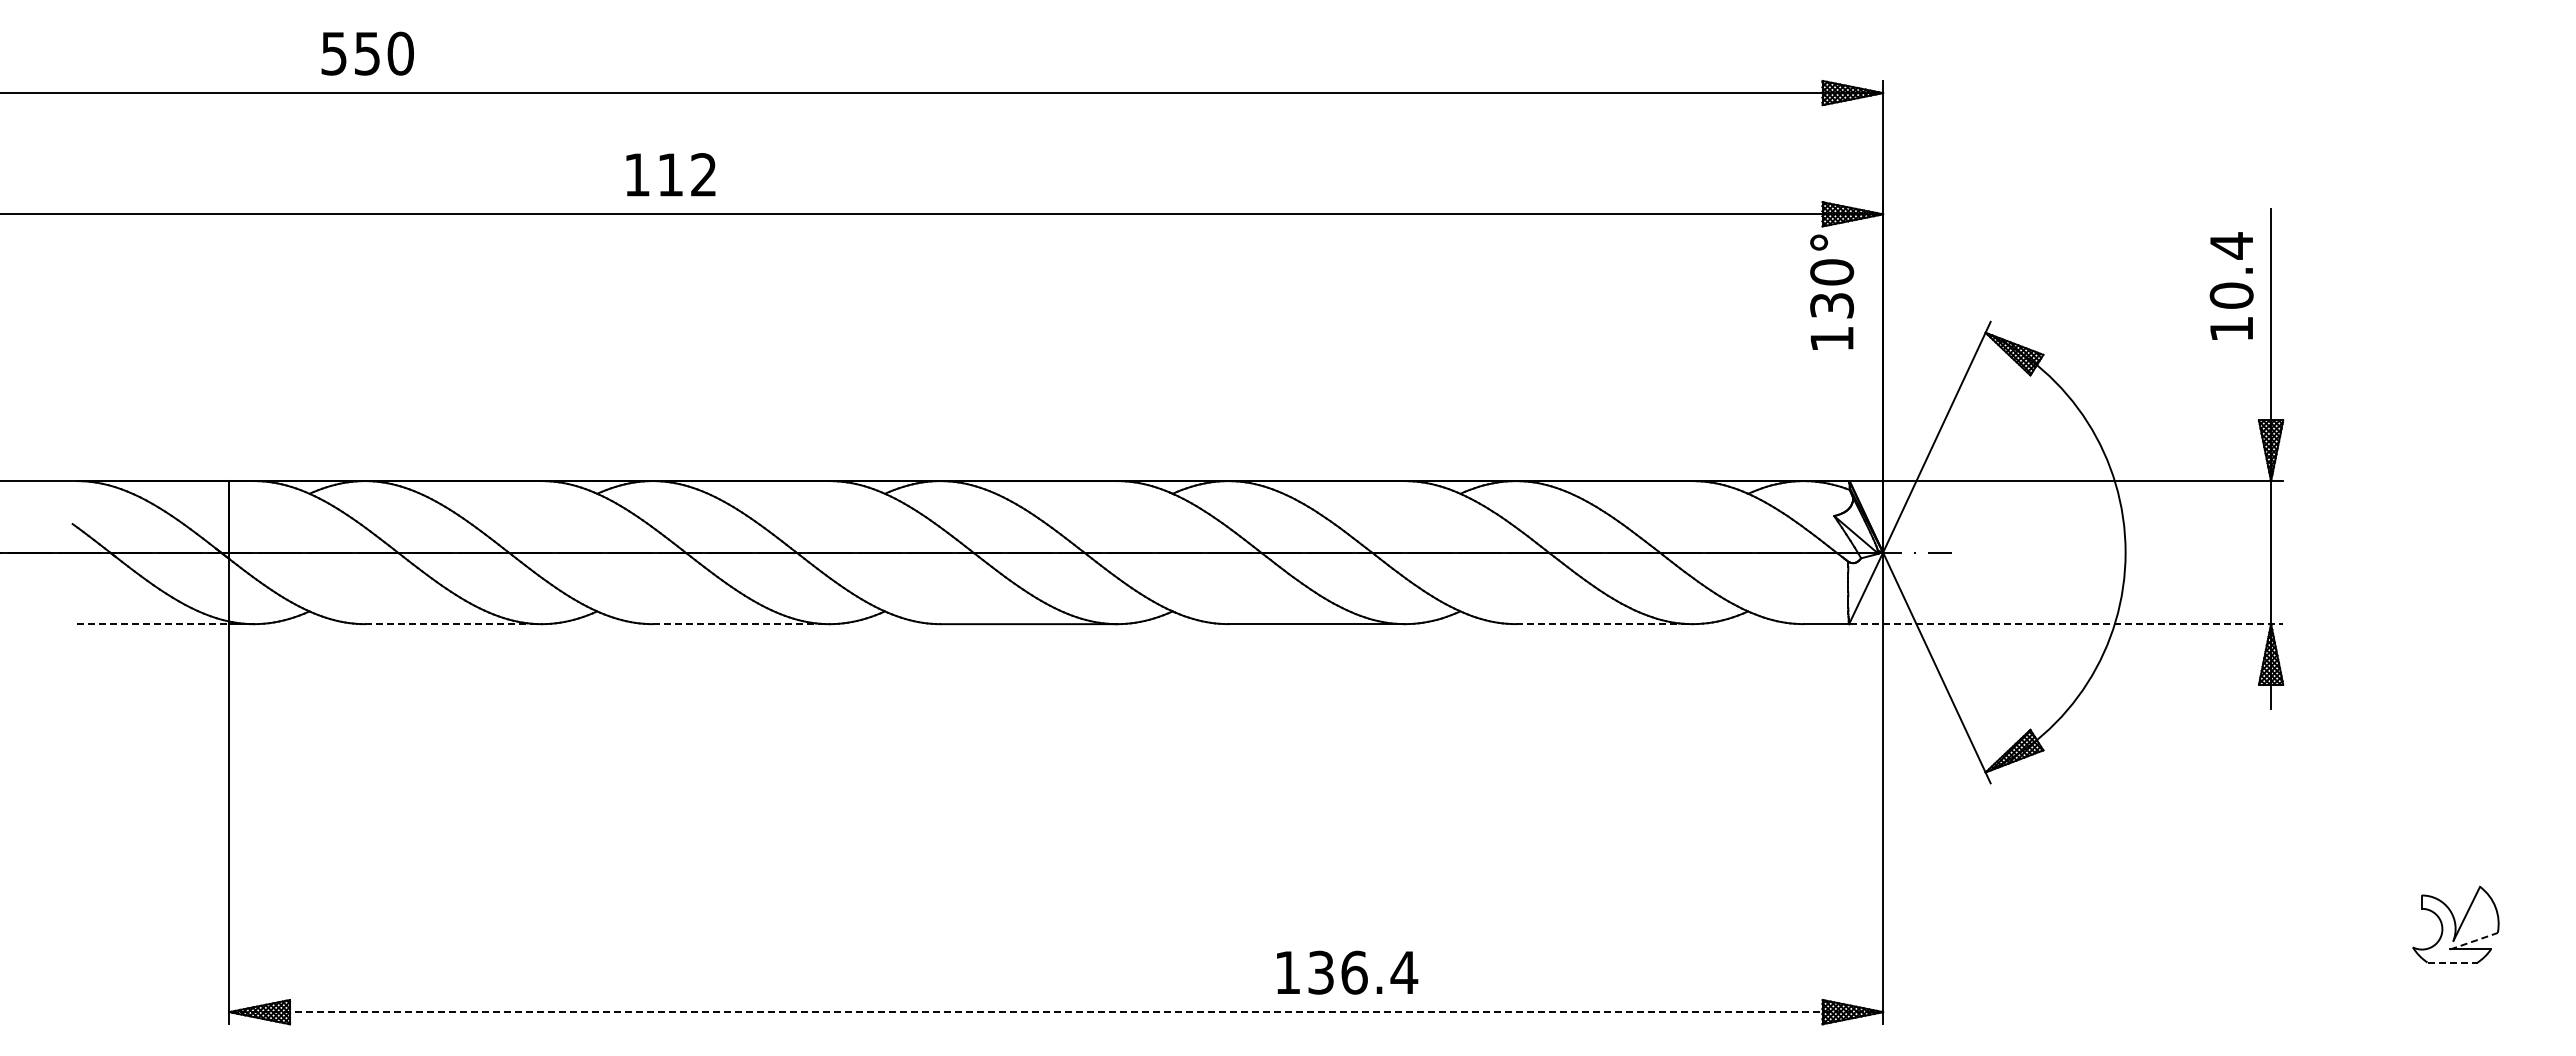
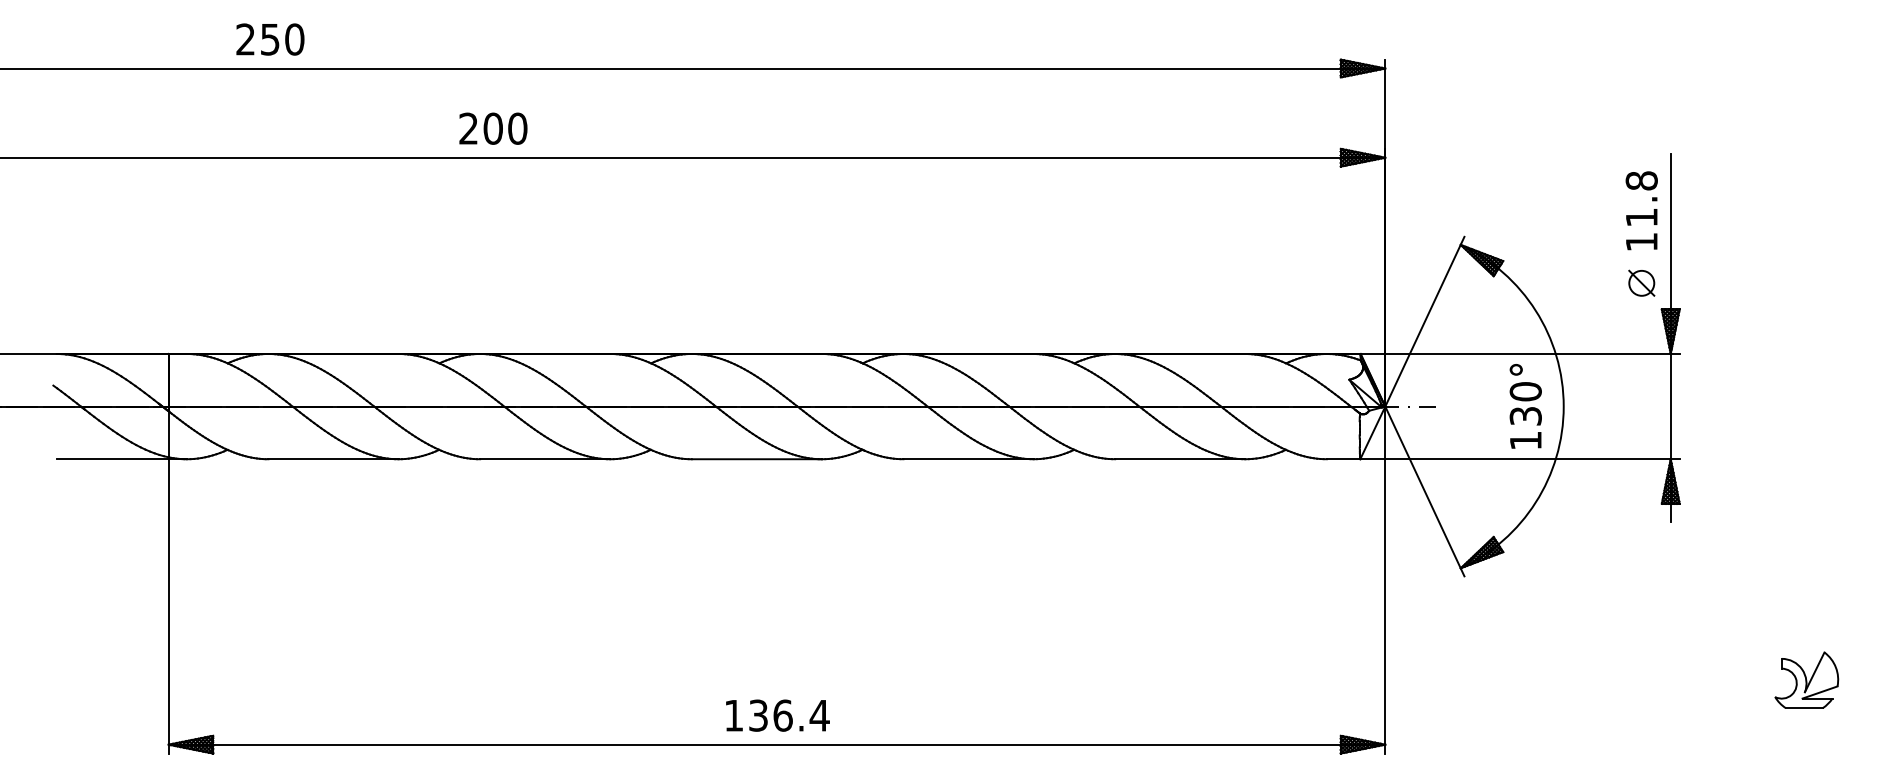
text: (333, 53) -> (245, 39), 550 -> 250
text: (670, 174) -> (493, 128), 112 -> 200
text: (2231, 270) -> (1641, 199), 10.4 -> 11.8
text: (1832, 291) -> (1526, 405), moved
part: (2231, 384) -> (1641, 282), added
line: (153, 624) -> (112, 459), dashed -> solid
line: (453, 624) -> (333, 459), dashed -> solid
line: (741, 624) -> (545, 459), dashed -> solid
line: (1604, 624) -> (1180, 459), dashed -> solid
line: (2066, 624) -> (1520, 459), dashed -> solid
line: (2474, 941) -> (1820, 692), dashed -> solid
line: (2453, 962) -> (1804, 708), dashed -> solid
text: (1347, 972) -> (777, 715), moved
line: (1056, 1012) -> (777, 744), dashed -> solid

